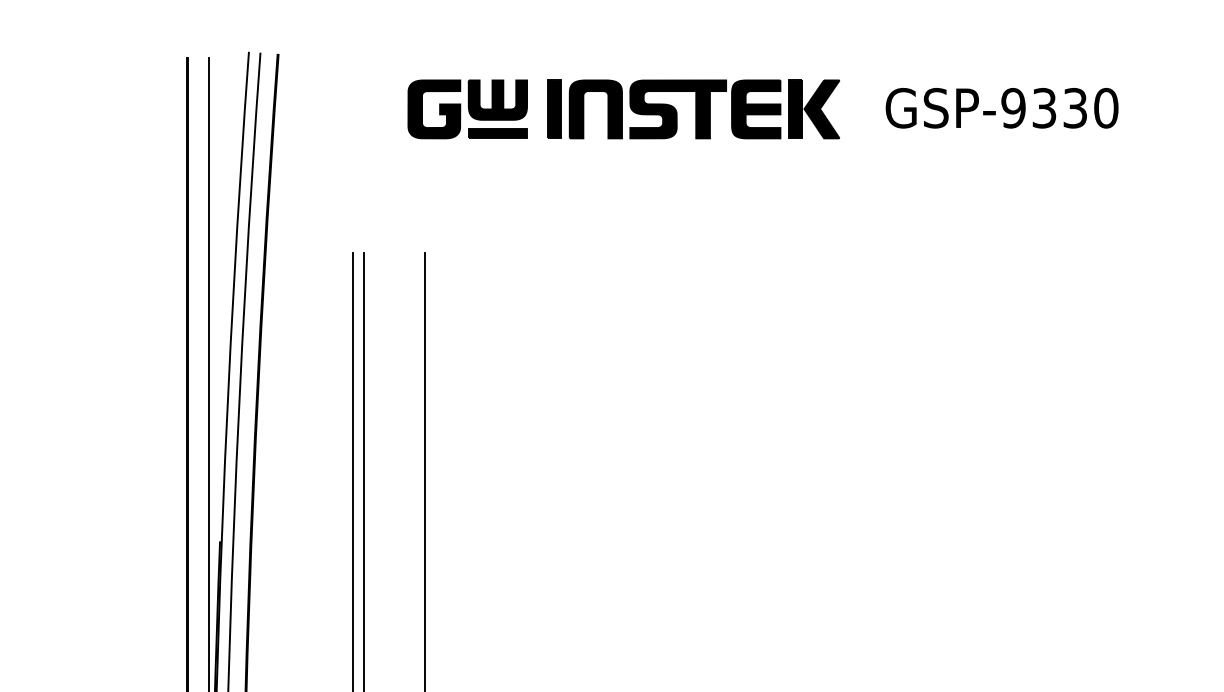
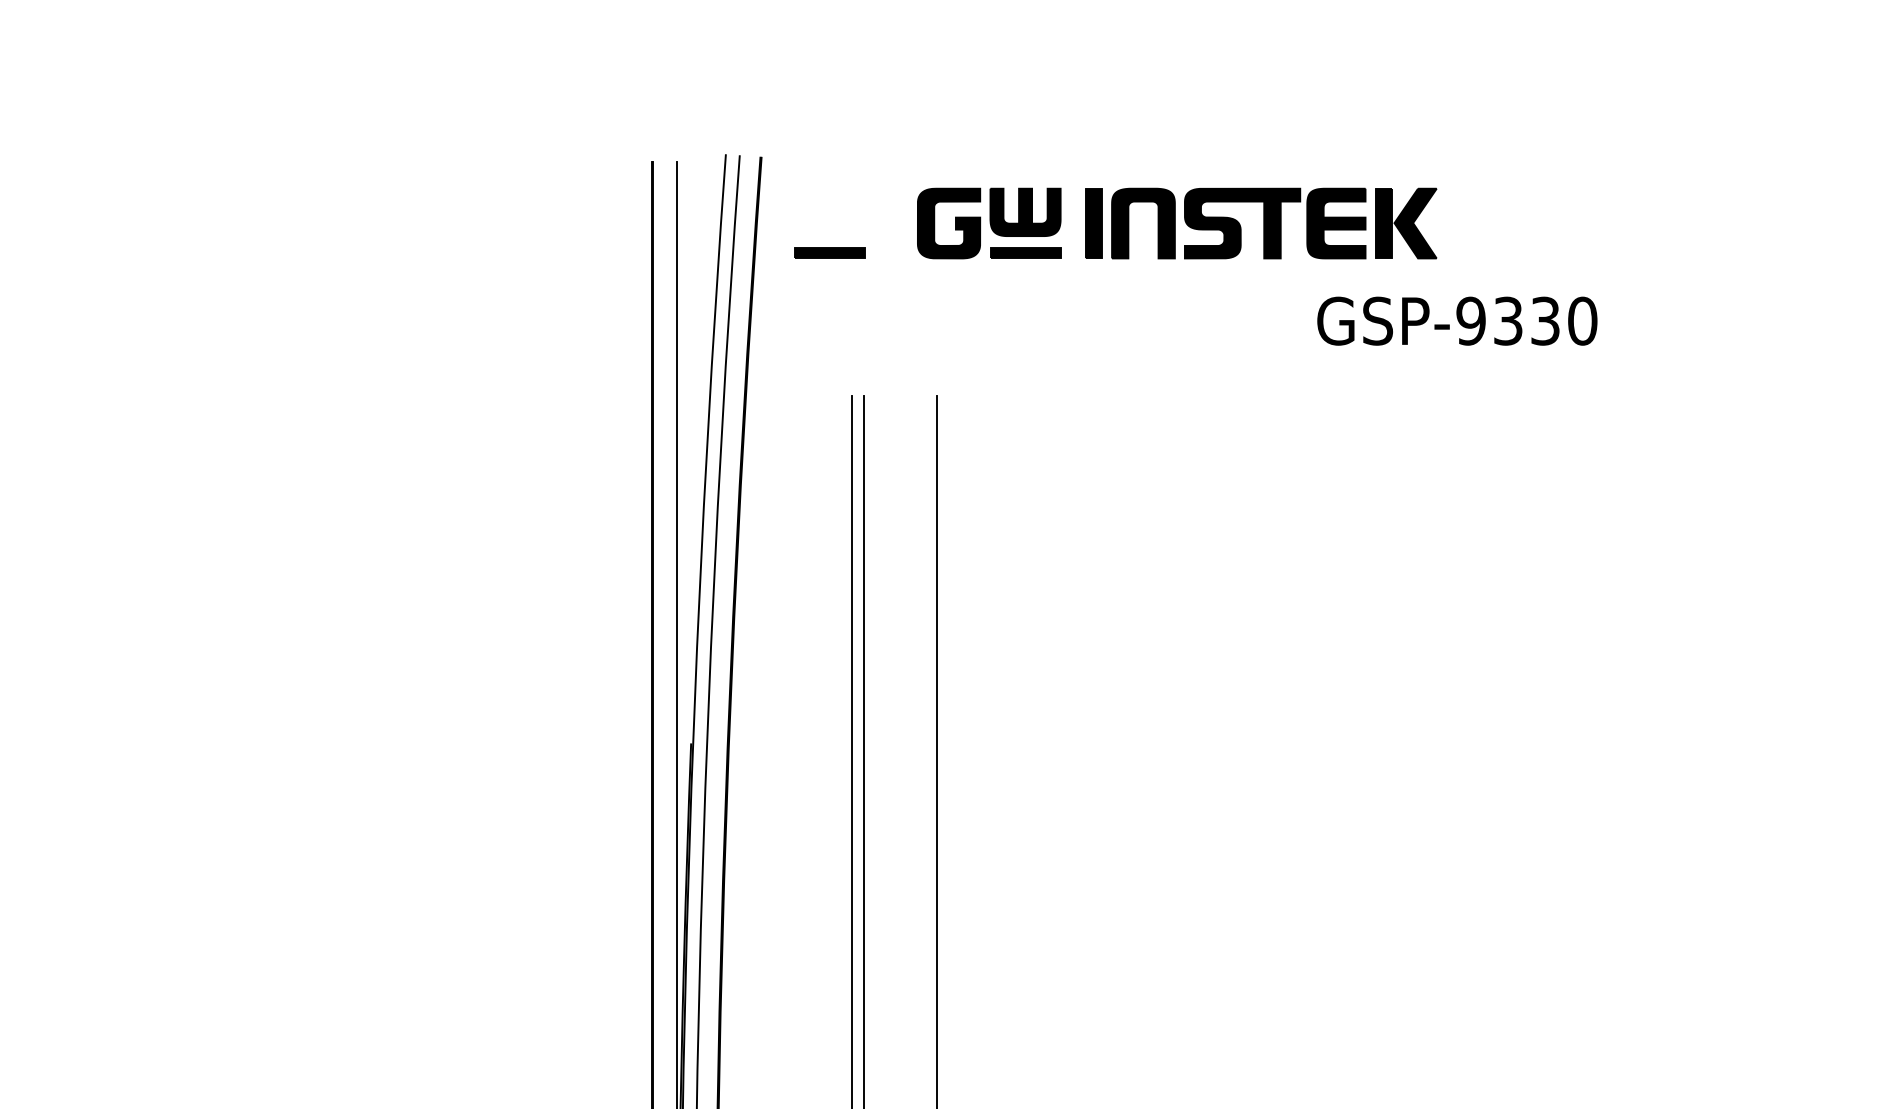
text: (1002, 107) -> (1457, 320), moved
part: (335, 133) -> (829, 252), added

